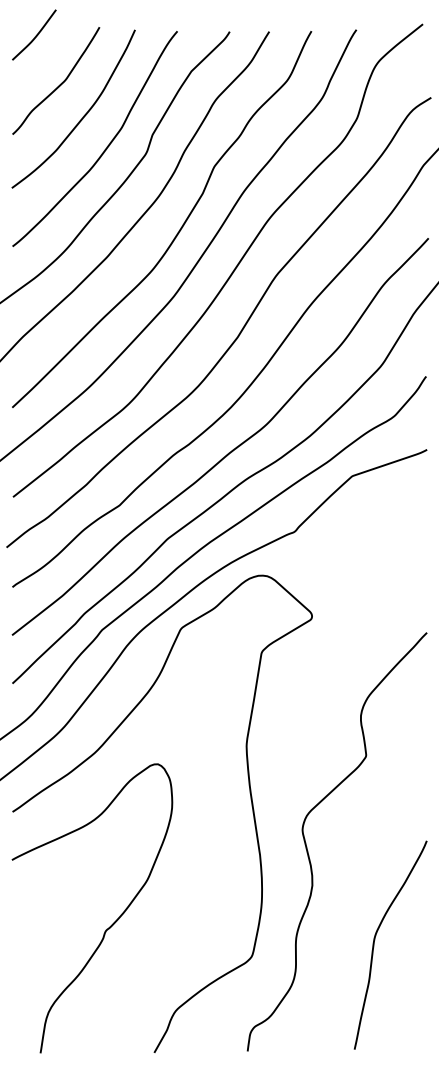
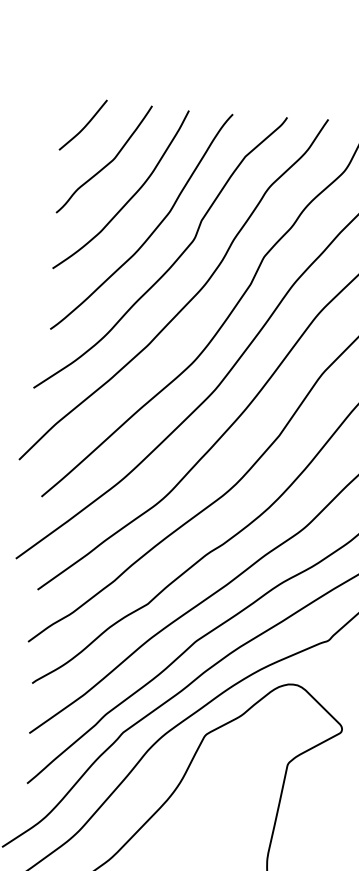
curve: (35, 35) -> (84, 125), moved

